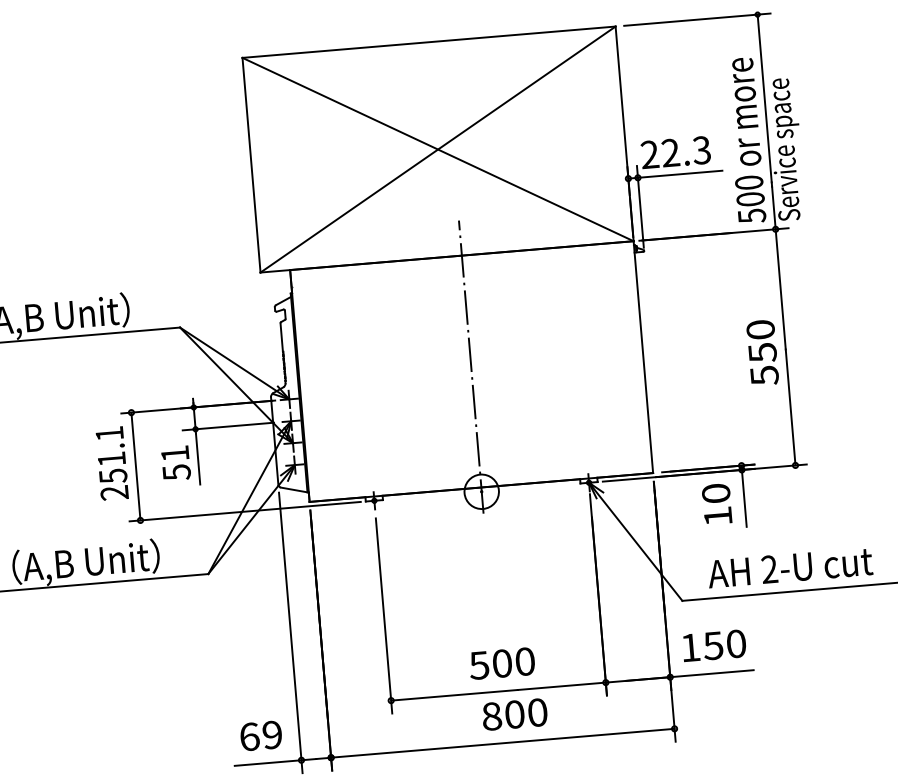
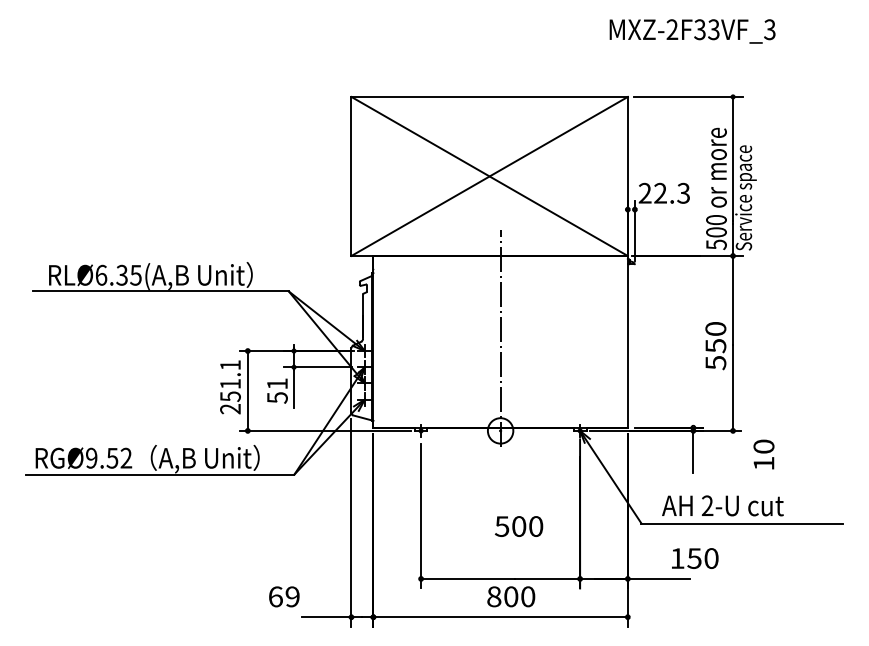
line: (675, 174) -> (662, 209), removed
text: (716, 504) -> (763, 454), moved
text: (714, 645) -> (695, 558), moved
text: (502, 663) -> (519, 526), moved
text: (261, 735) -> (284, 596), moved

